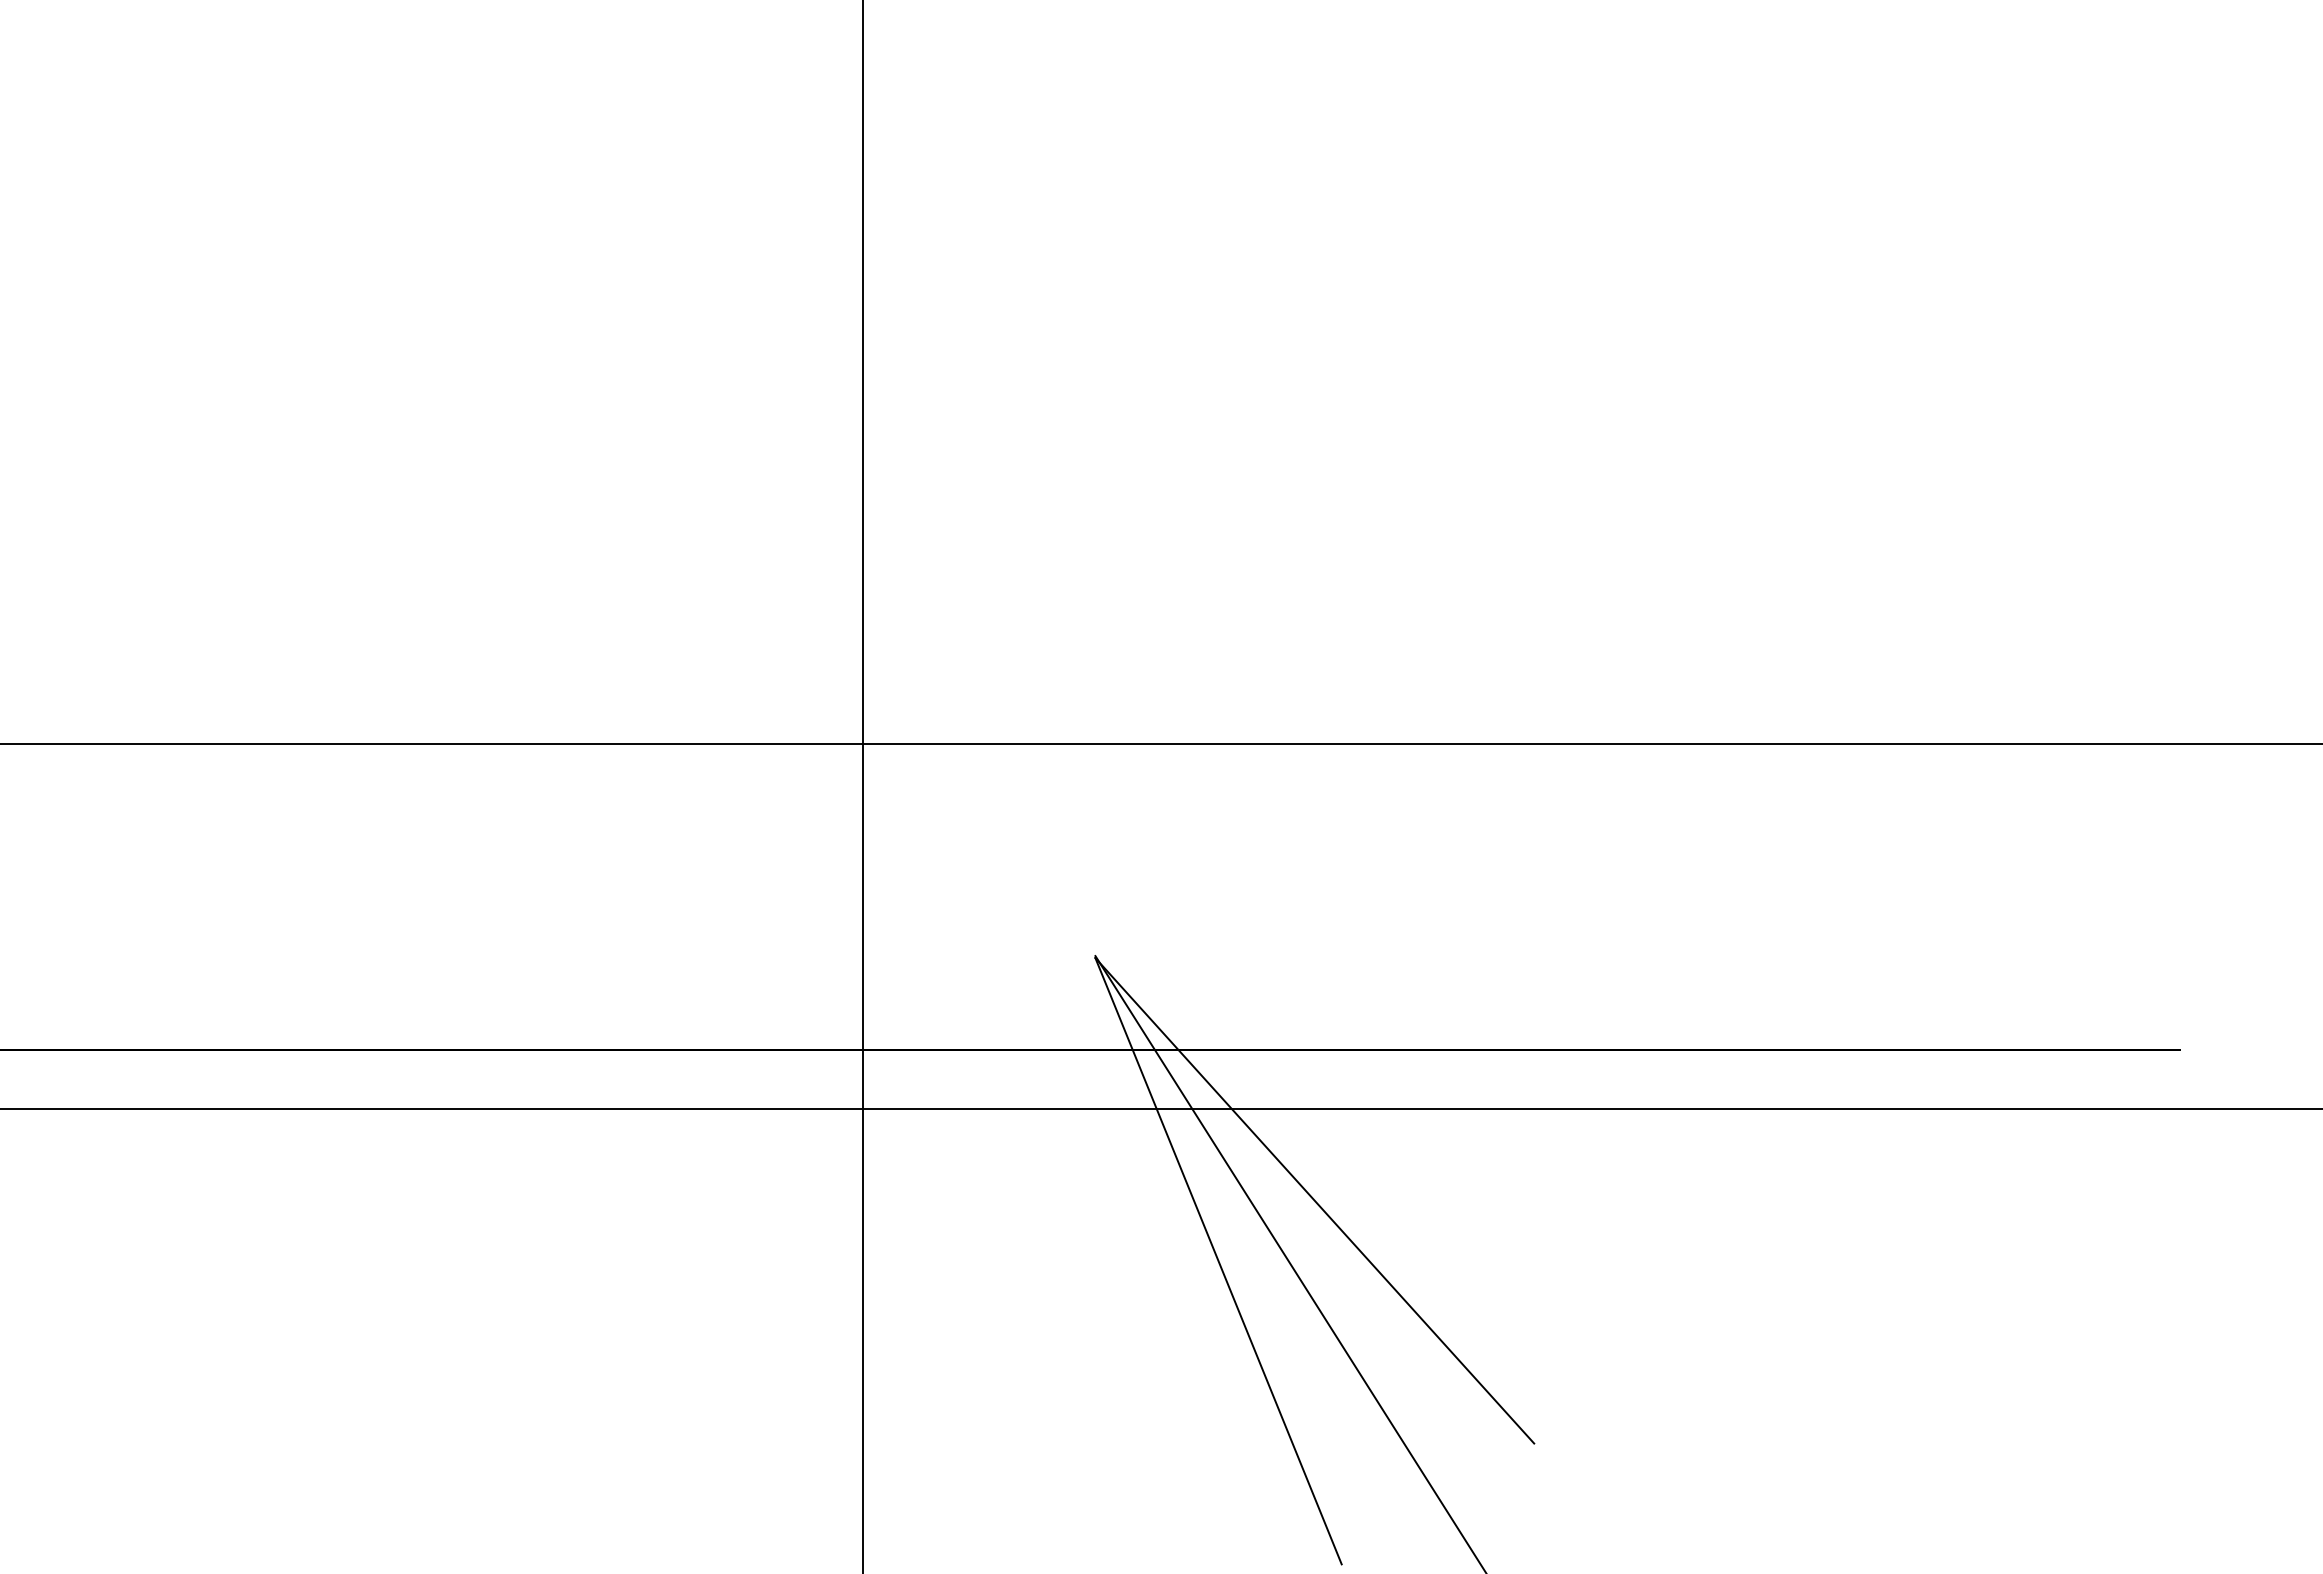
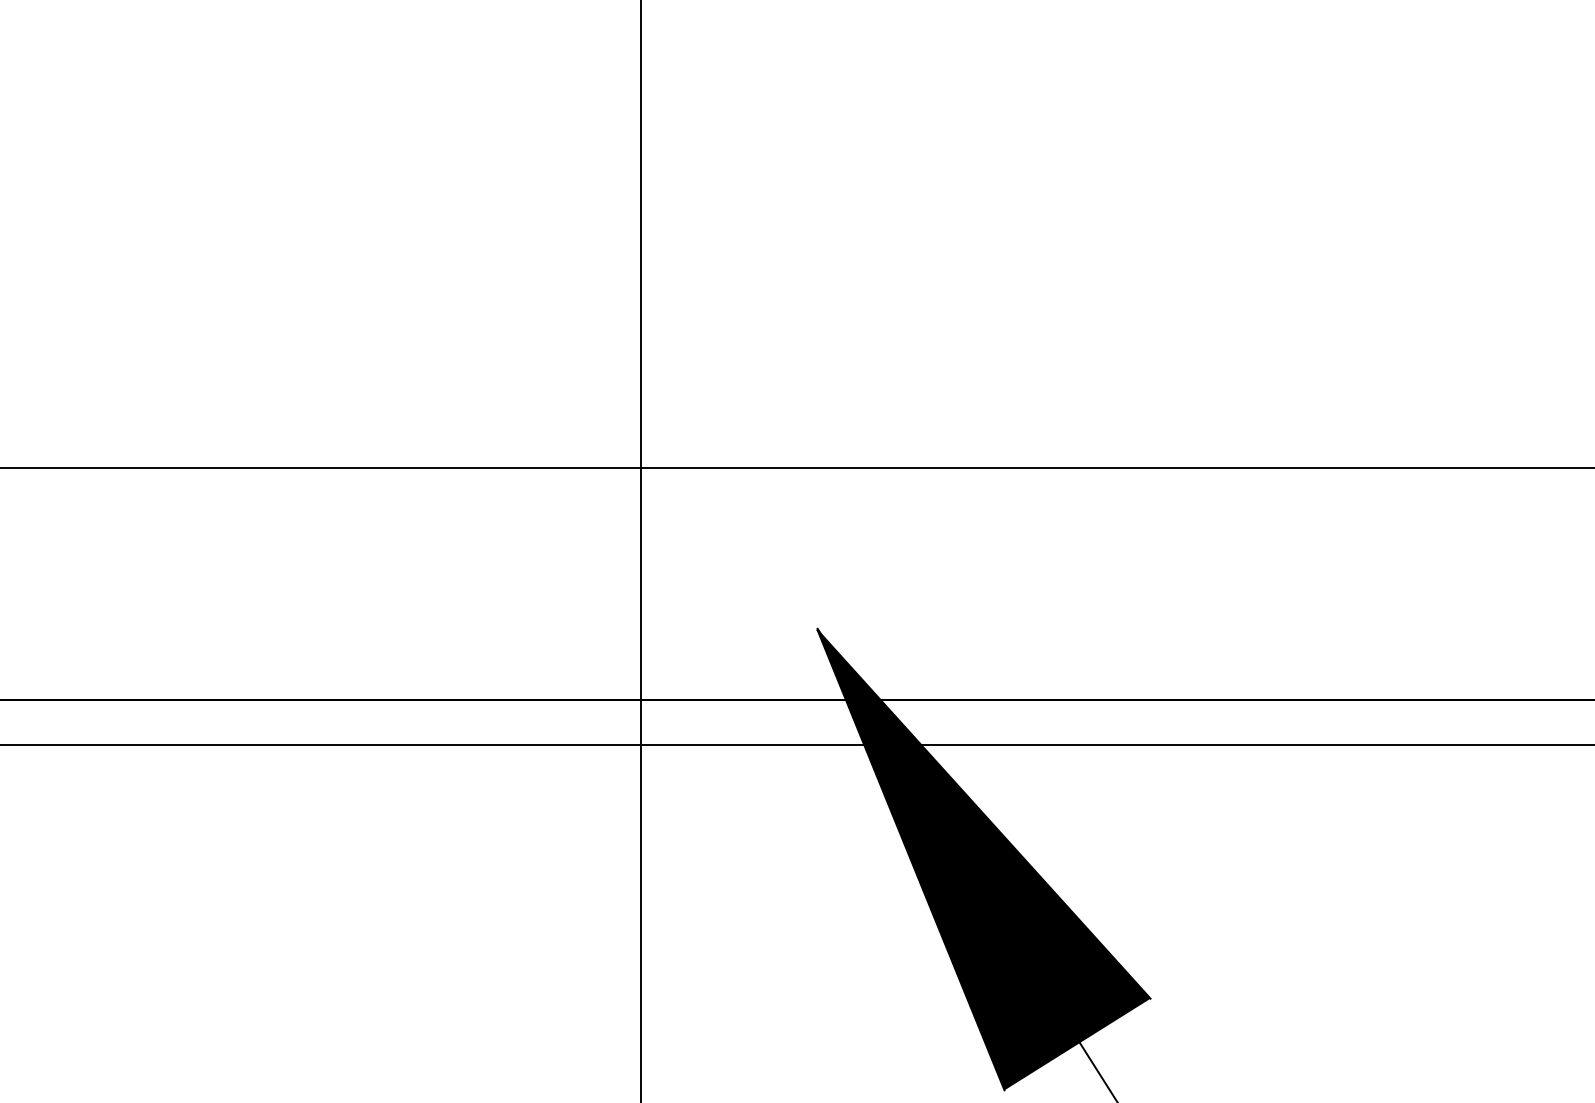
fill: (1314, 1261) -> (983, 860), added

